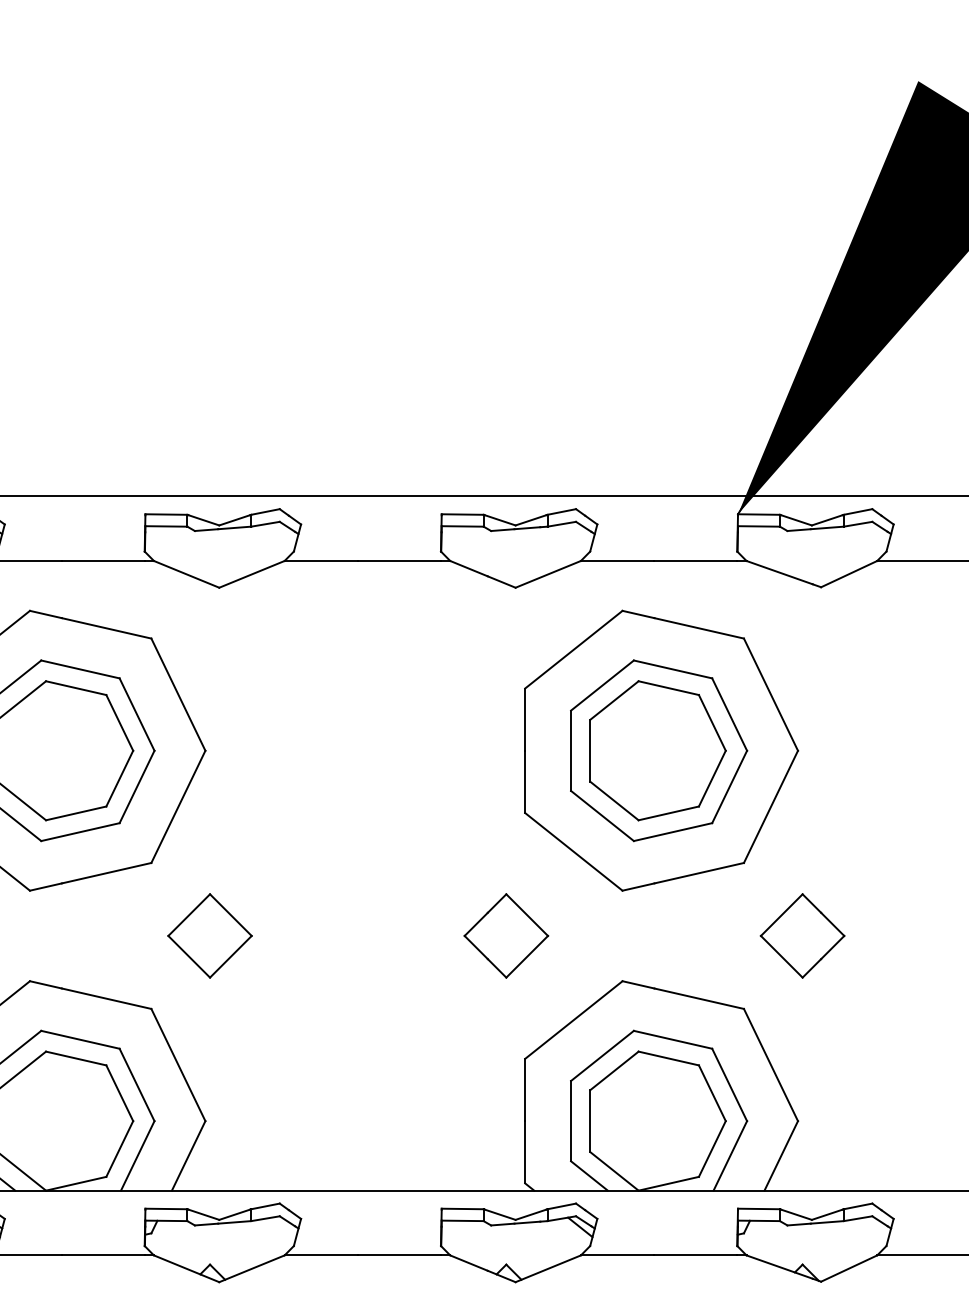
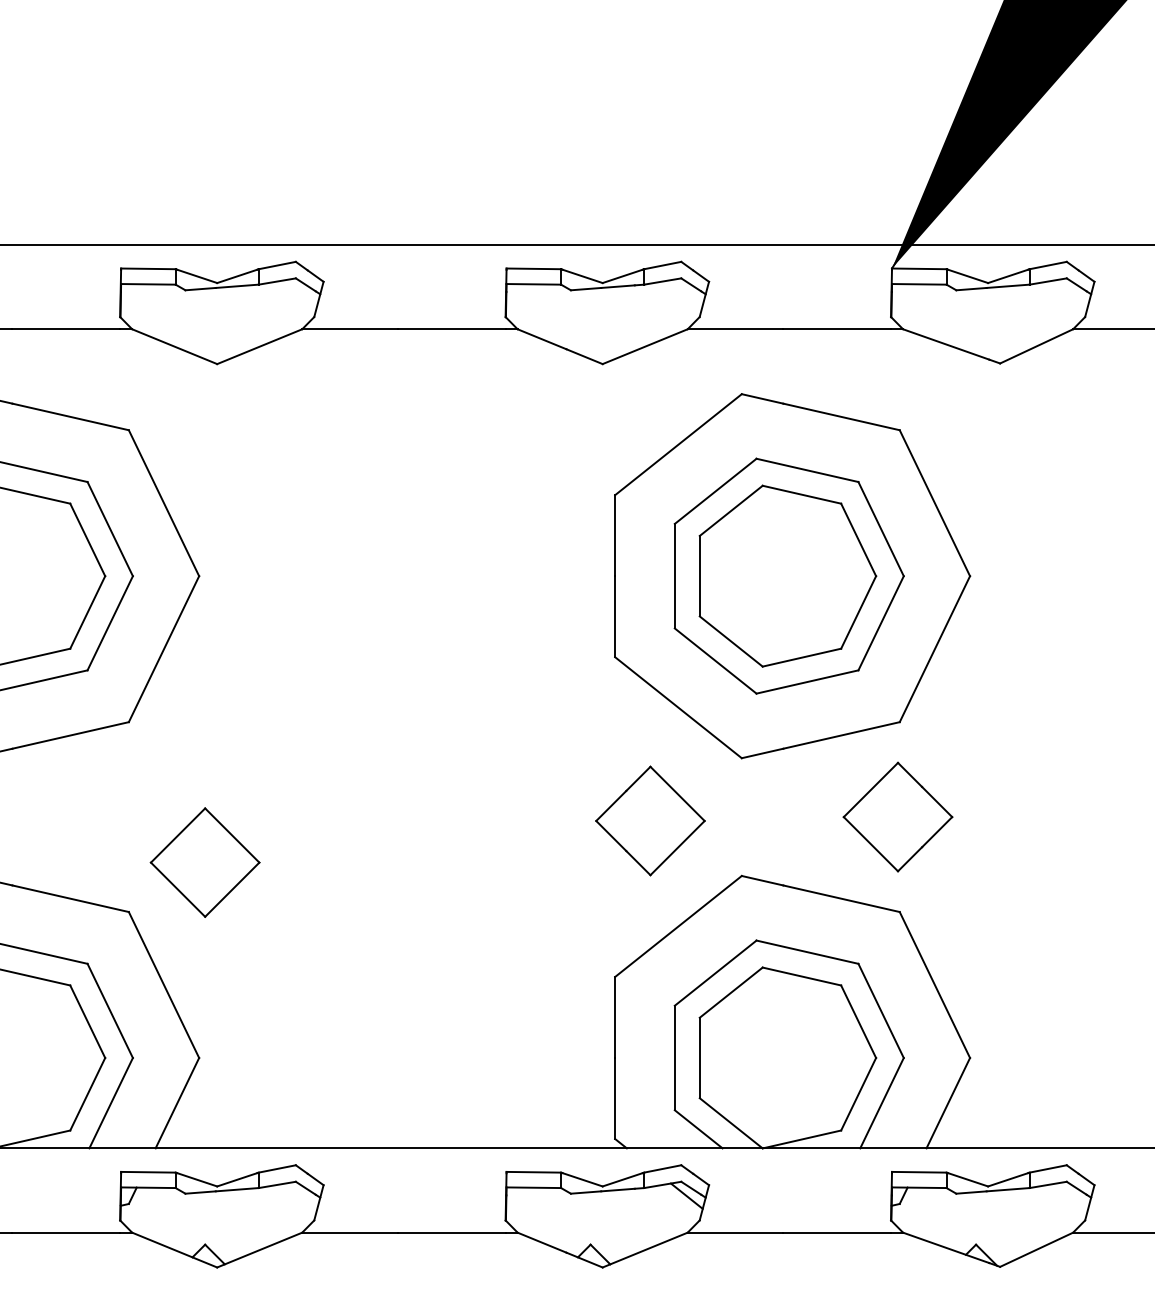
part: (209, 935) -> (204, 862), moved
part: (506, 935) -> (650, 820), moved
part: (802, 935) -> (897, 816), moved

